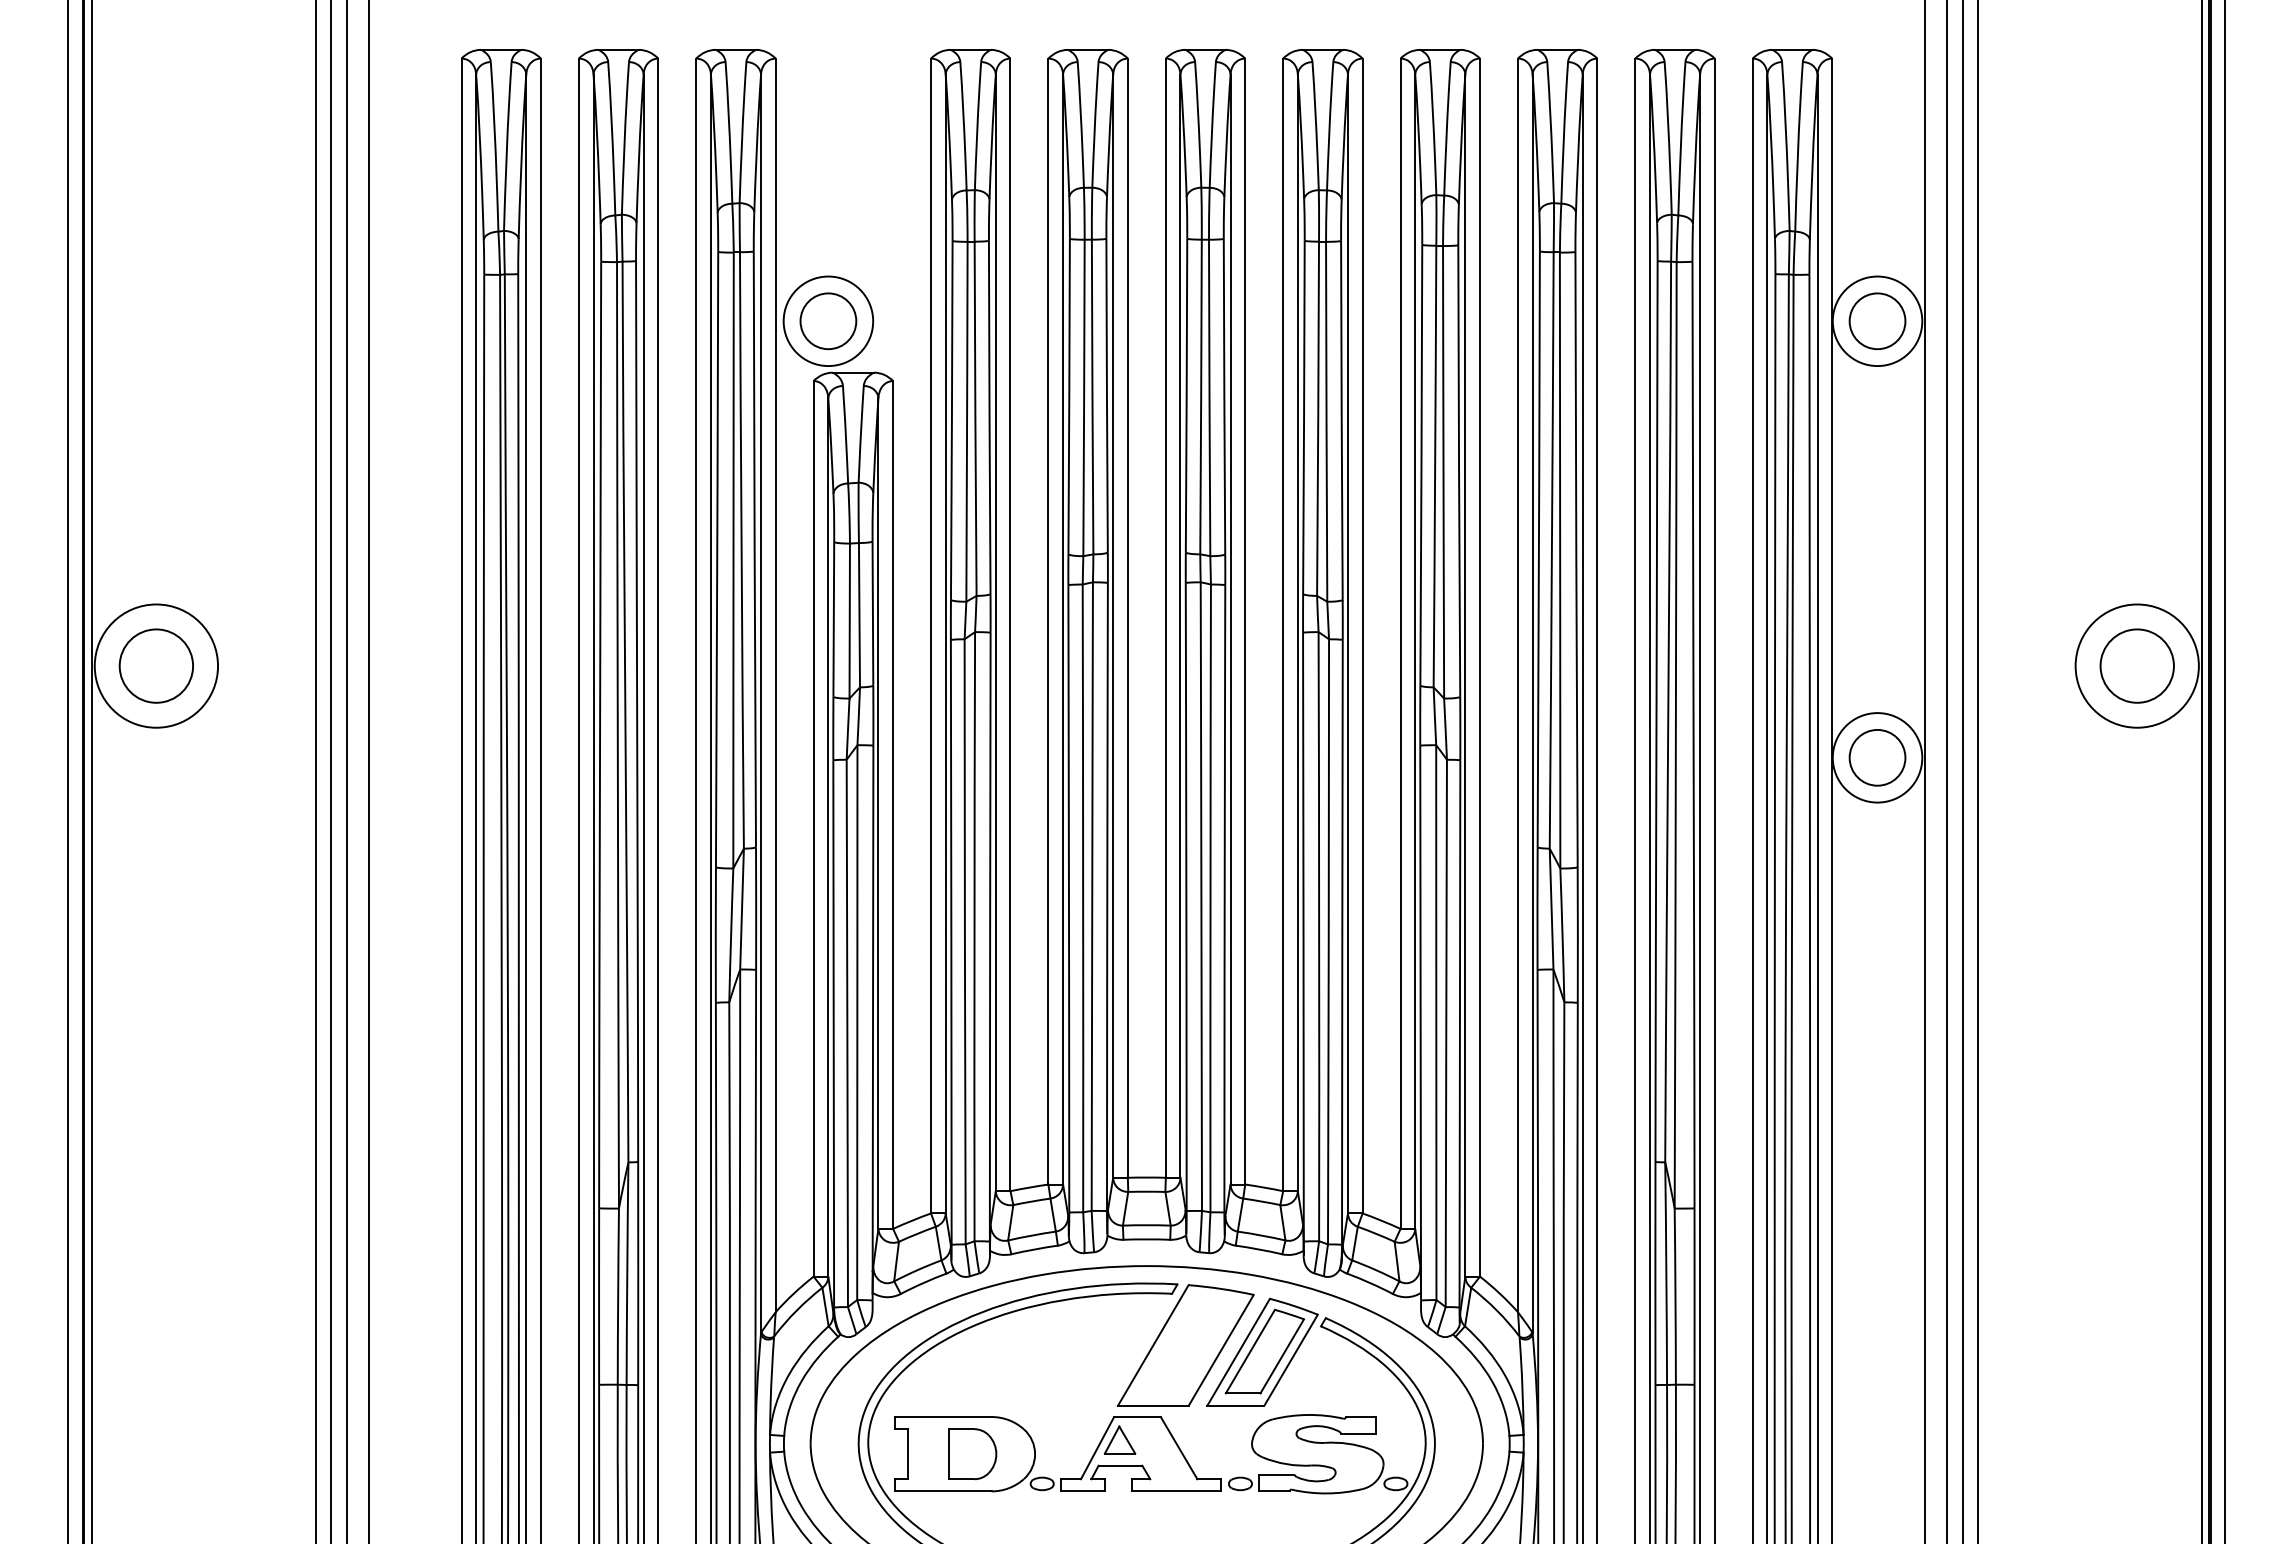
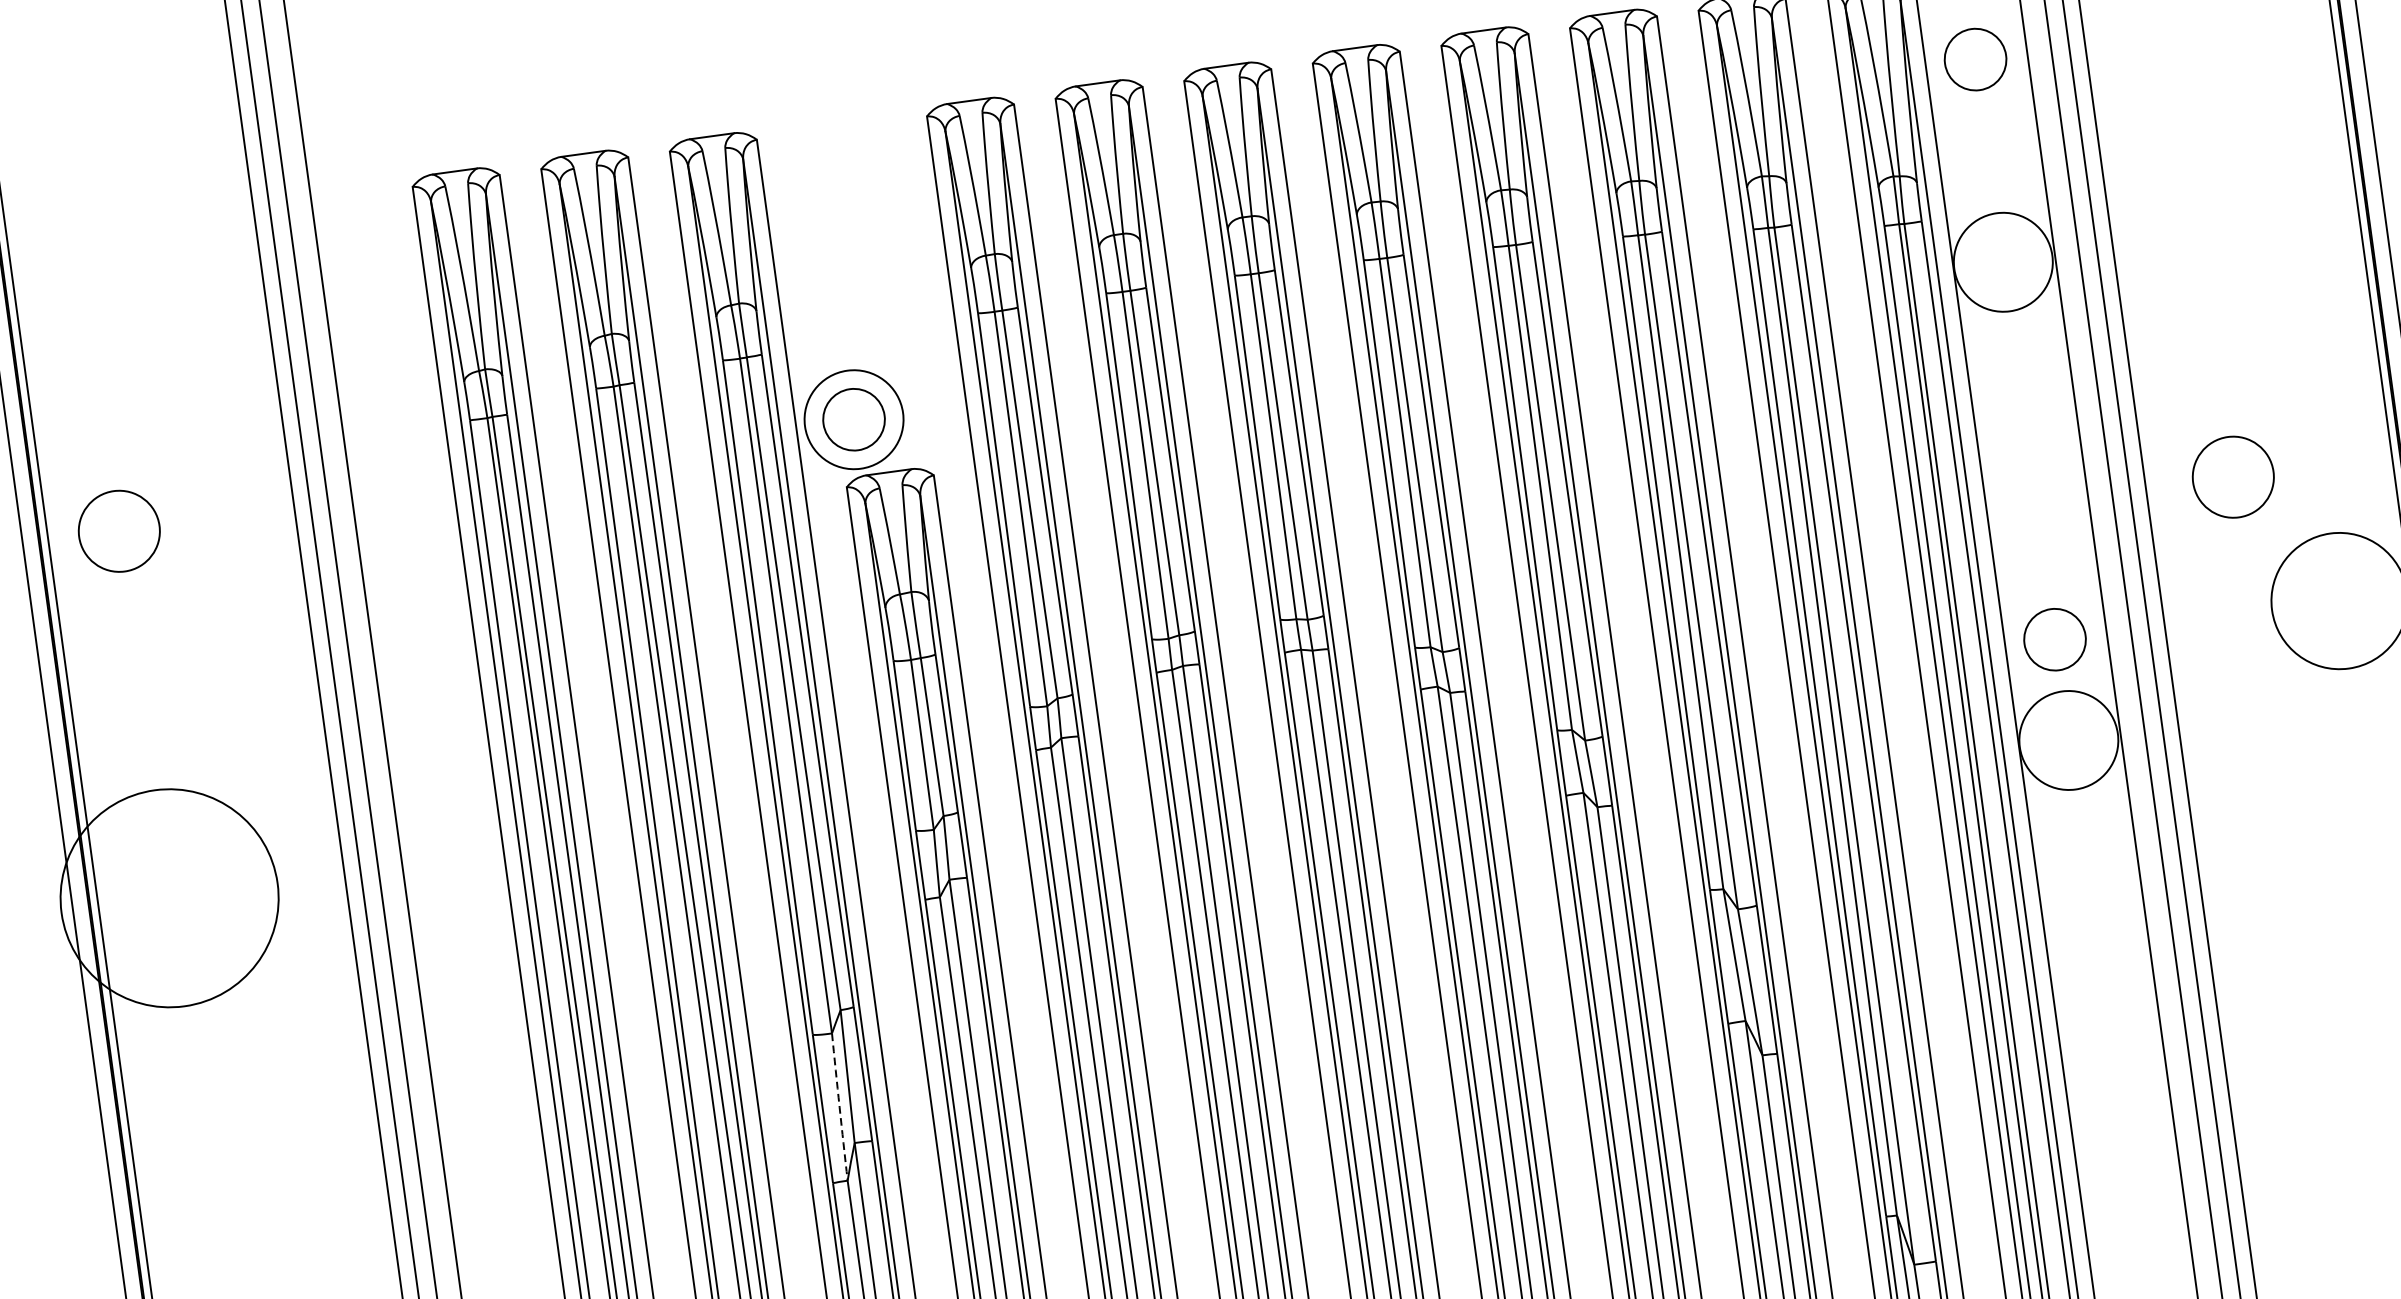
circle: (1877, 321) -> (1975, 59), moved
circle: (155, 665) -> (118, 530), moved
circle: (156, 665) -> (169, 897), size x1.6
circle: (2136, 665) -> (2232, 476), moved
circle: (1877, 757) -> (2054, 639), moved
arc: (731, 935) -> (840, 1107), solid -> dashed

